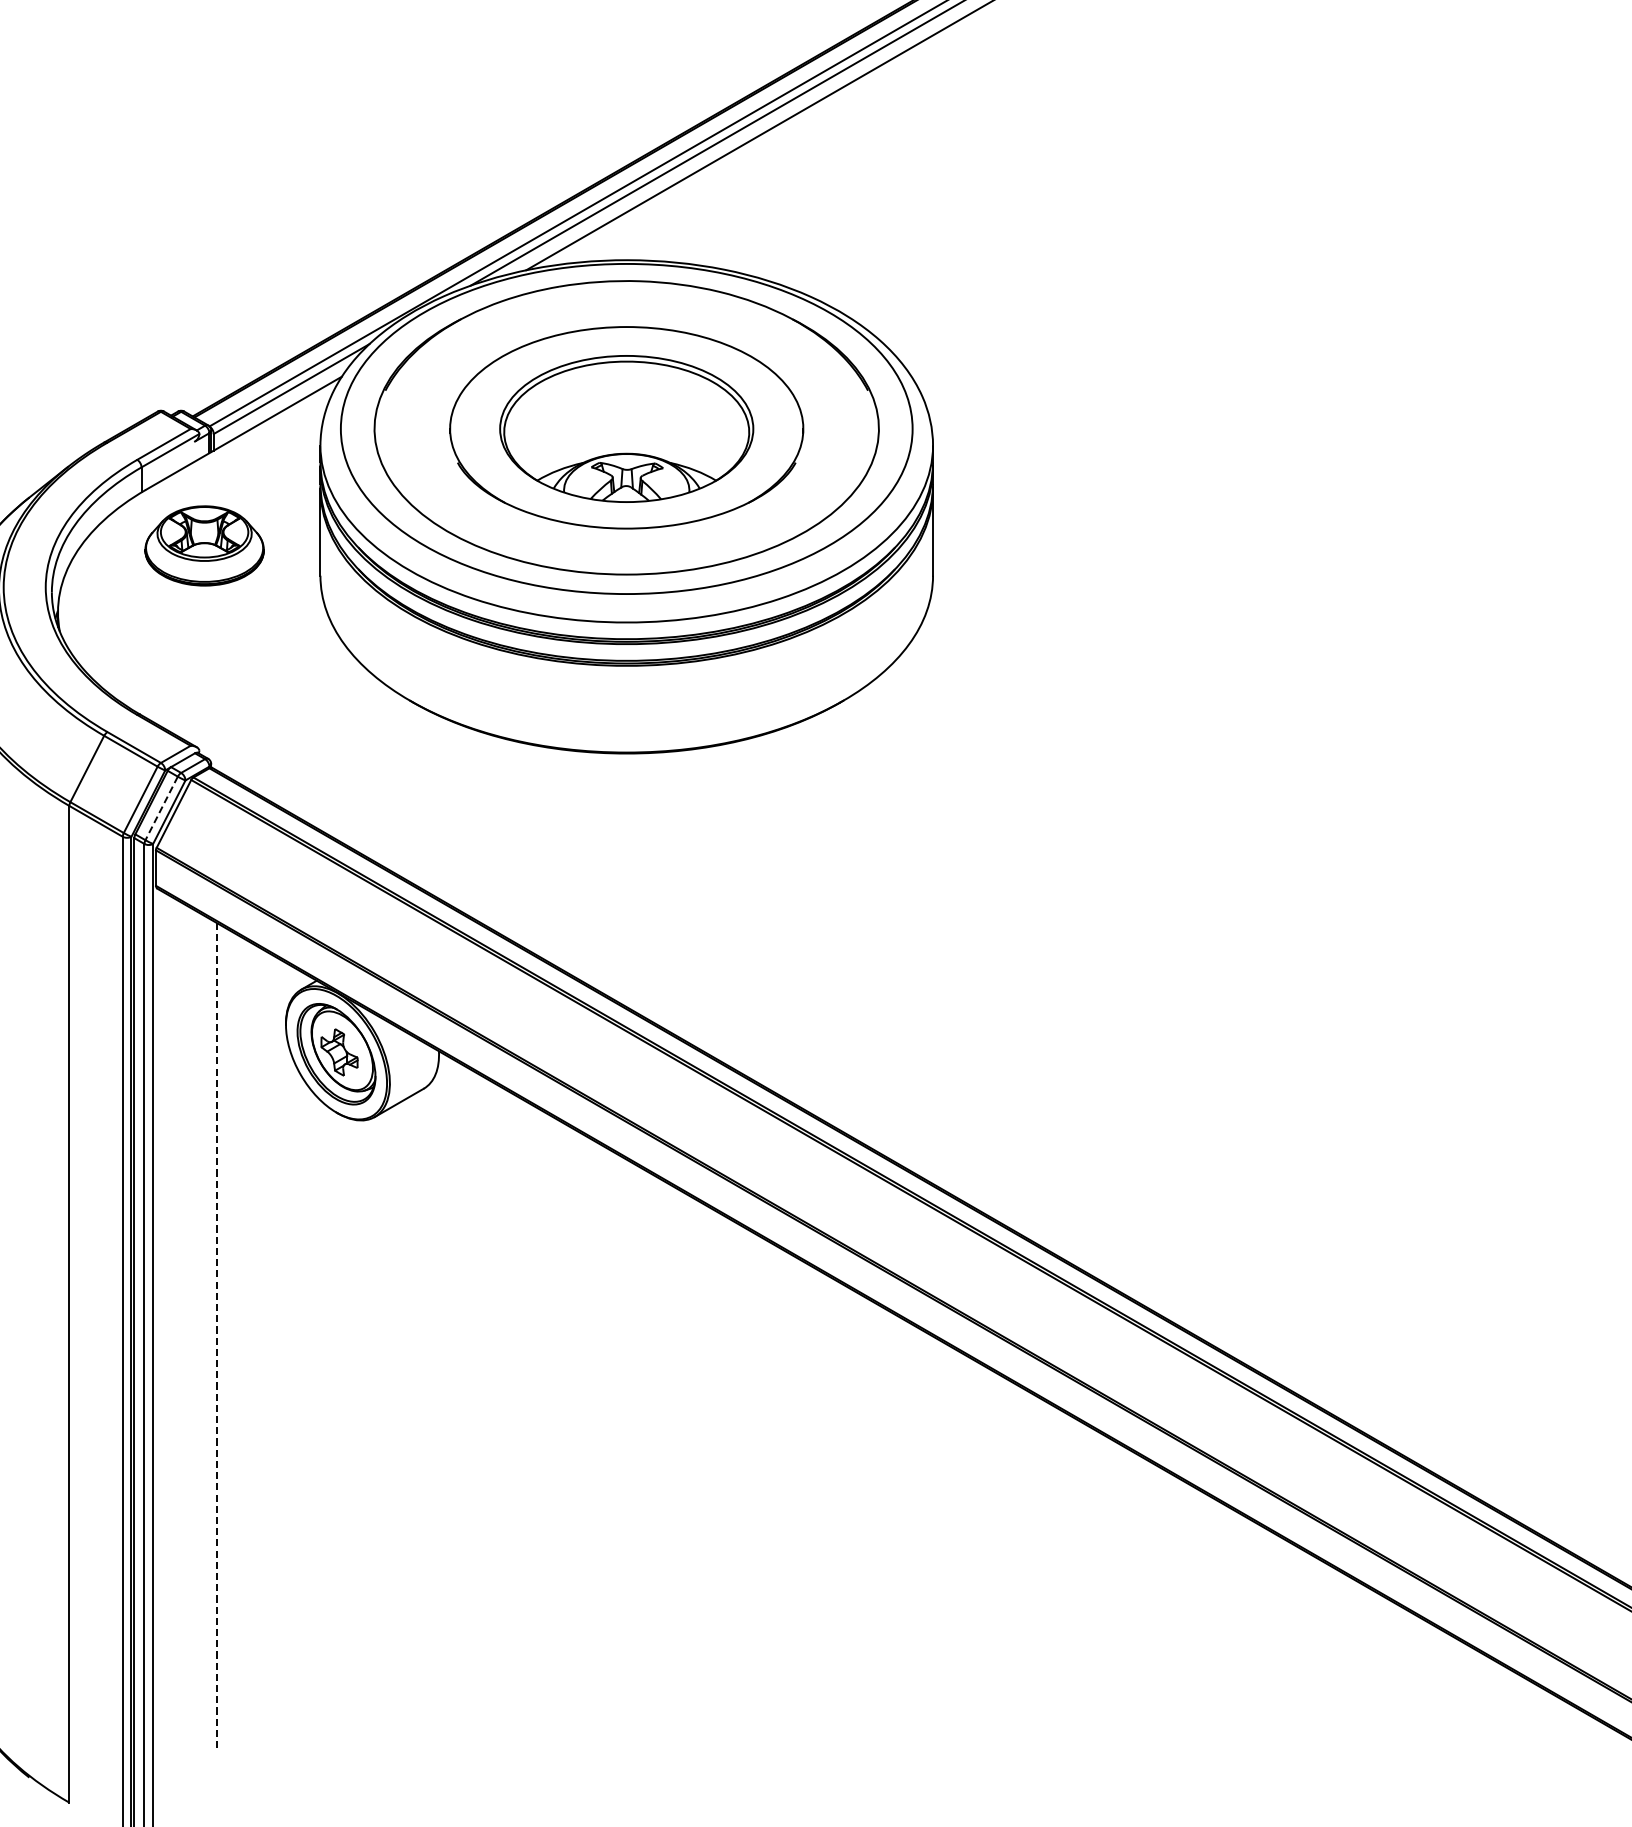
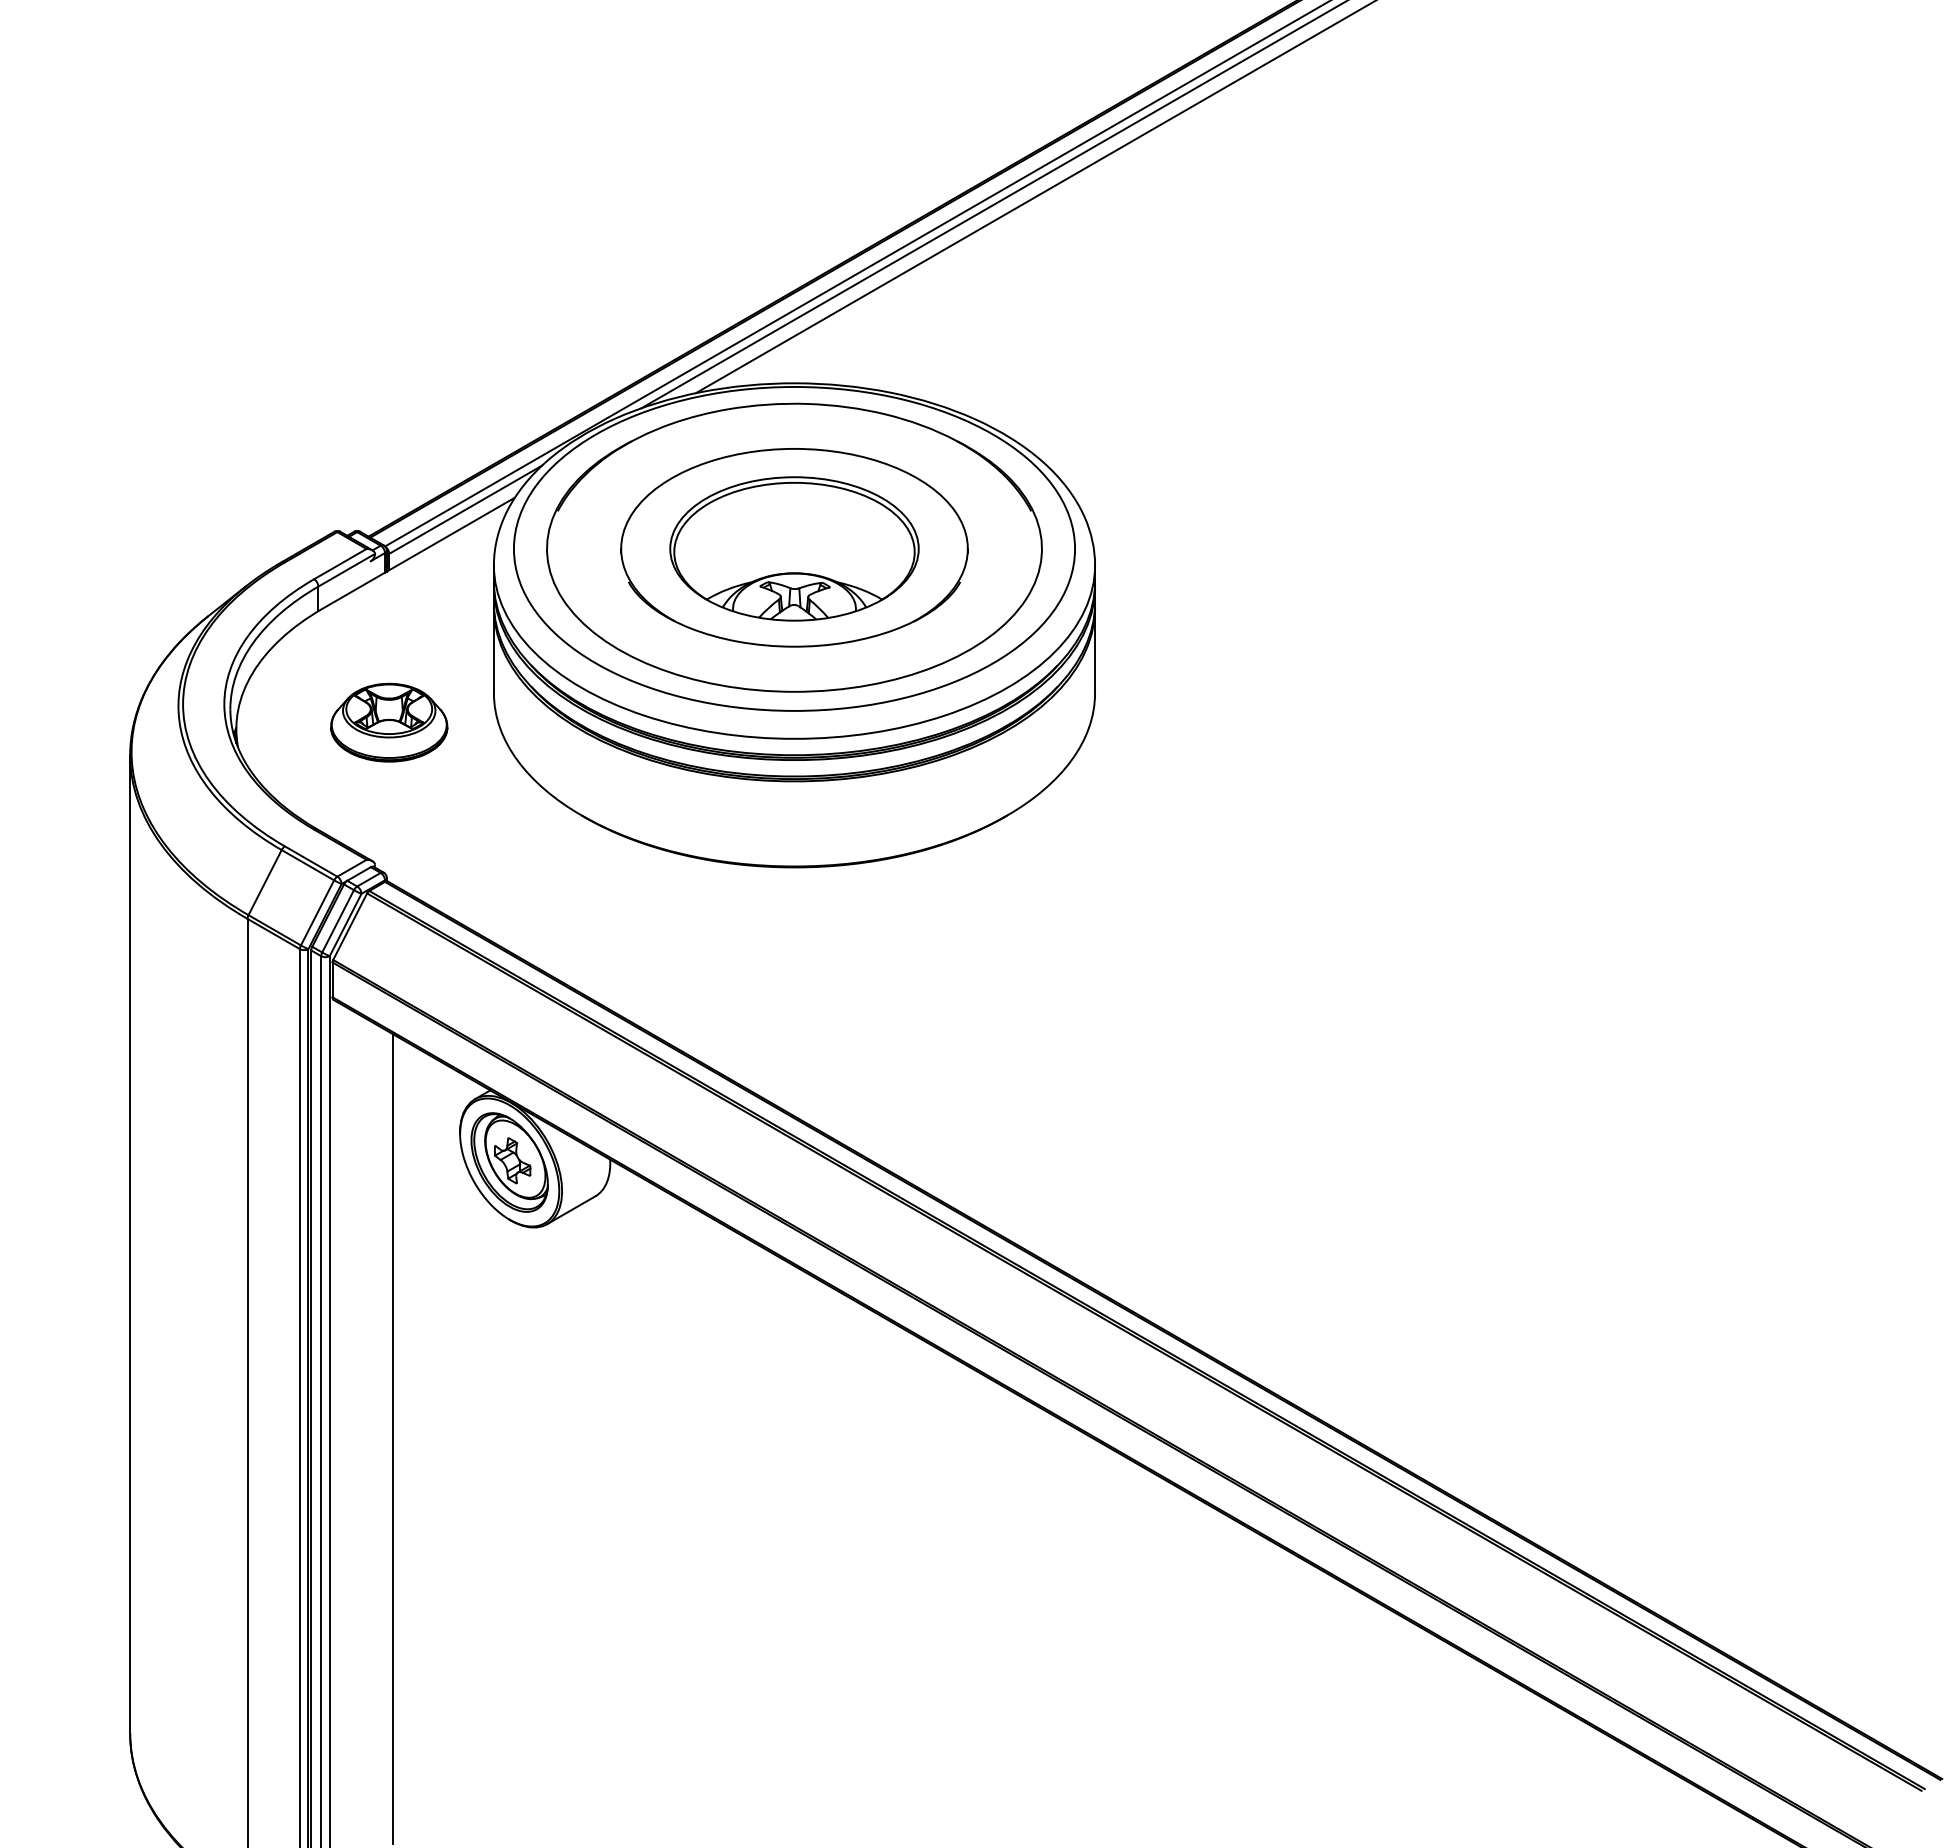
part: (204, 545) -> (389, 722), moved
line: (162, 808) -> (338, 921), dashed -> solid
line: (217, 1335) -> (392, 1438), dashed -> solid

